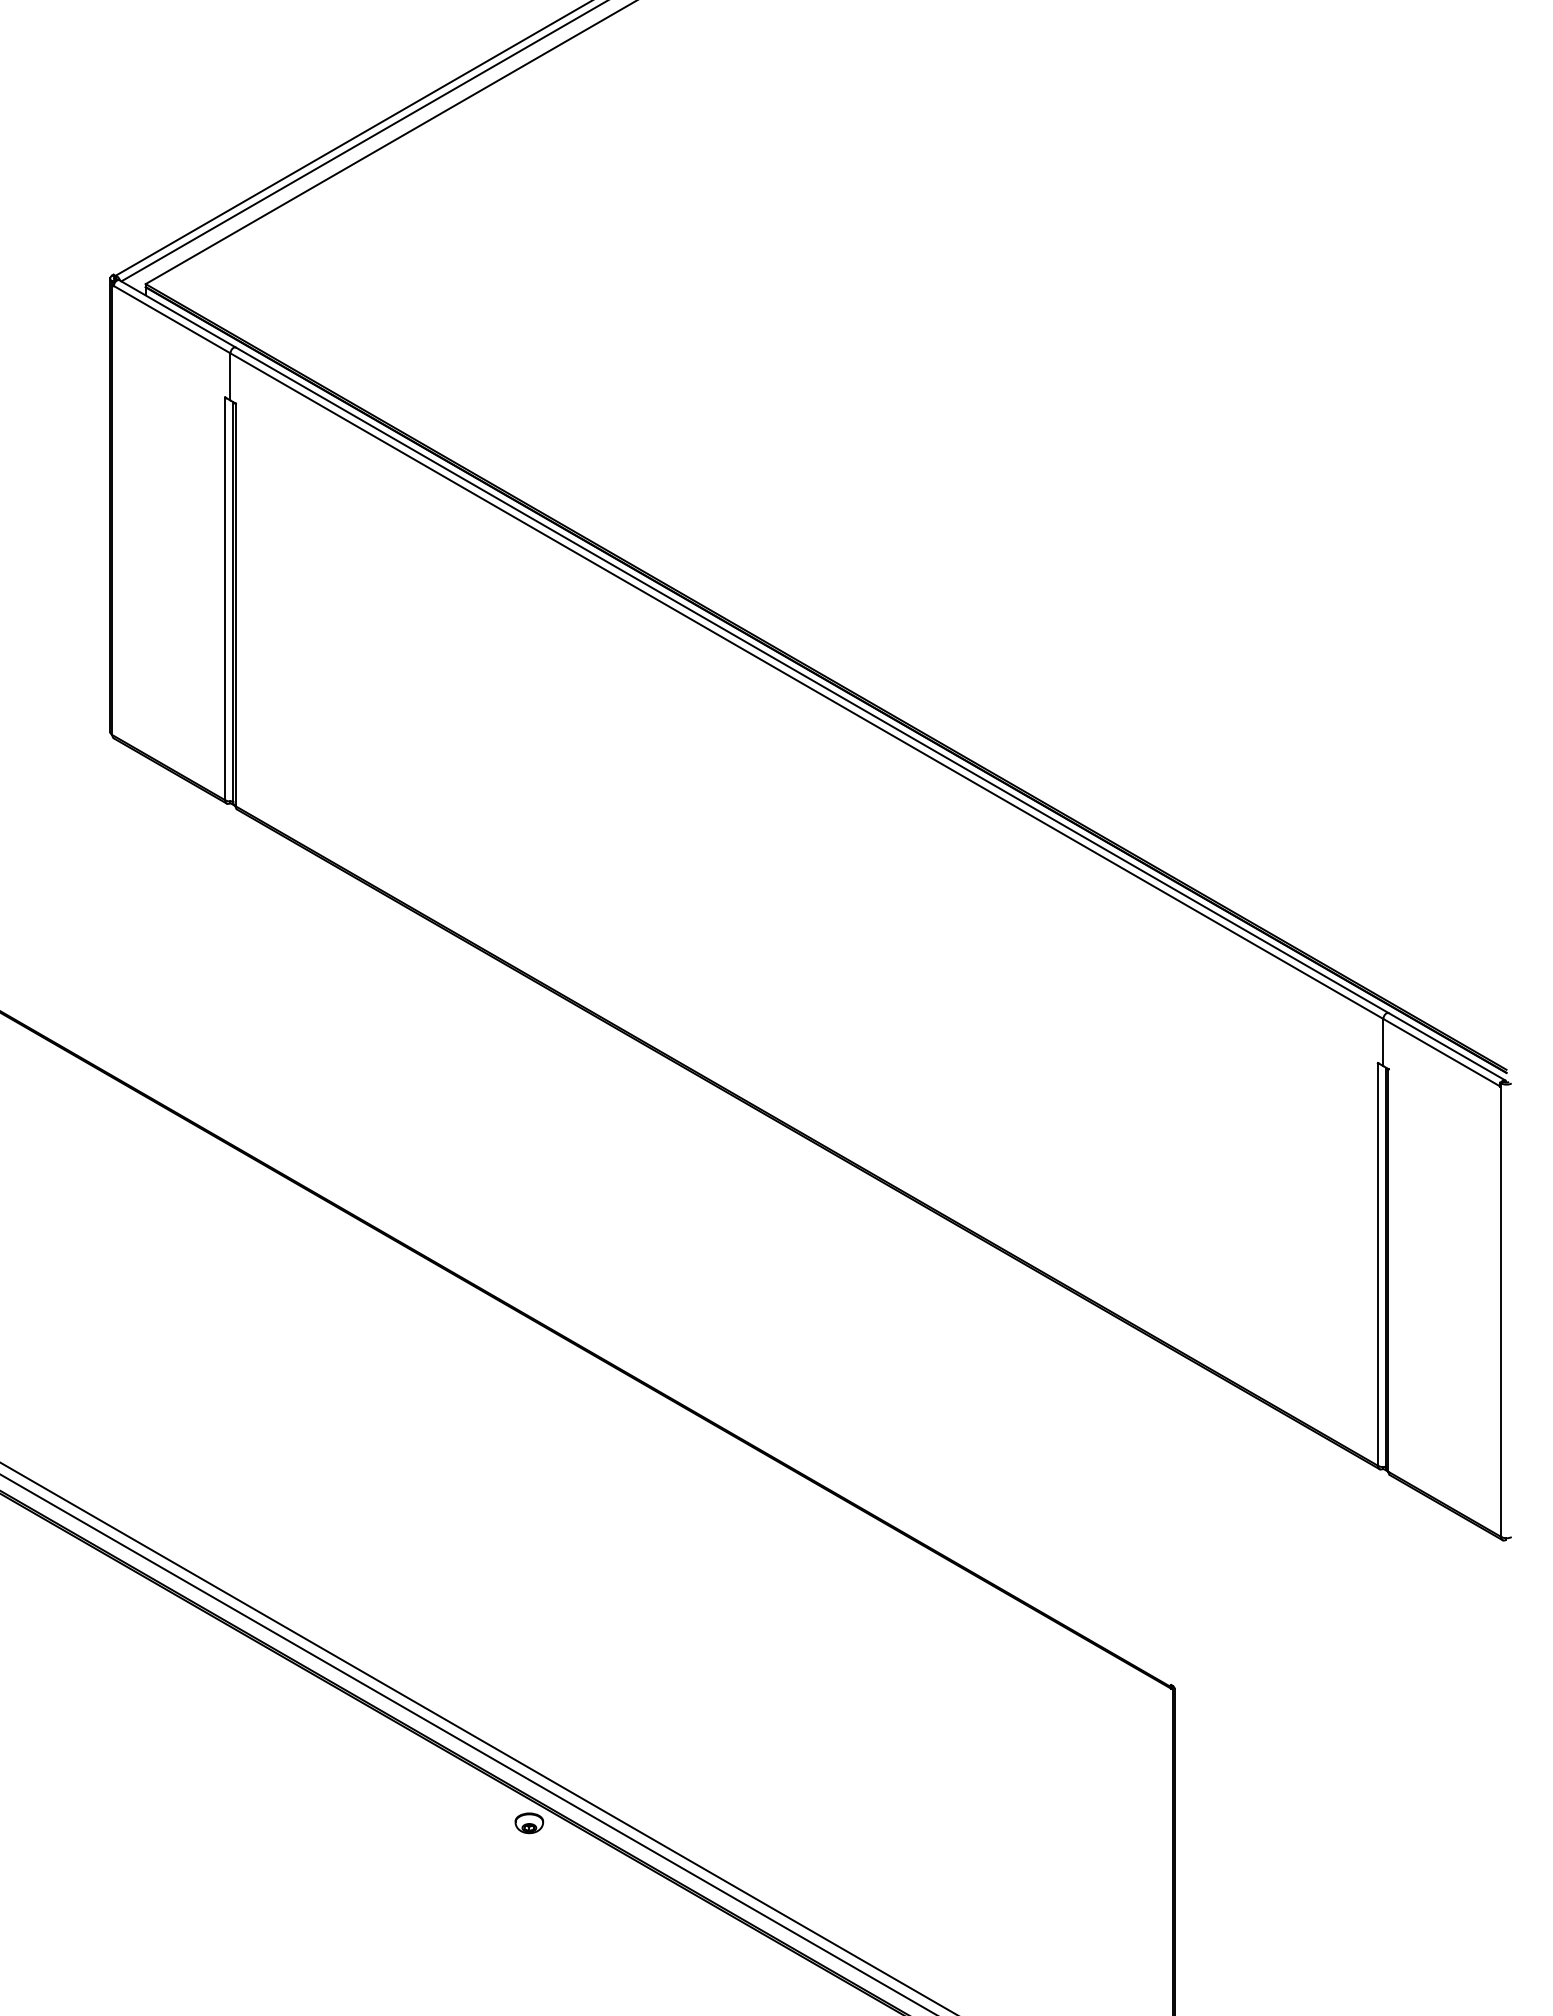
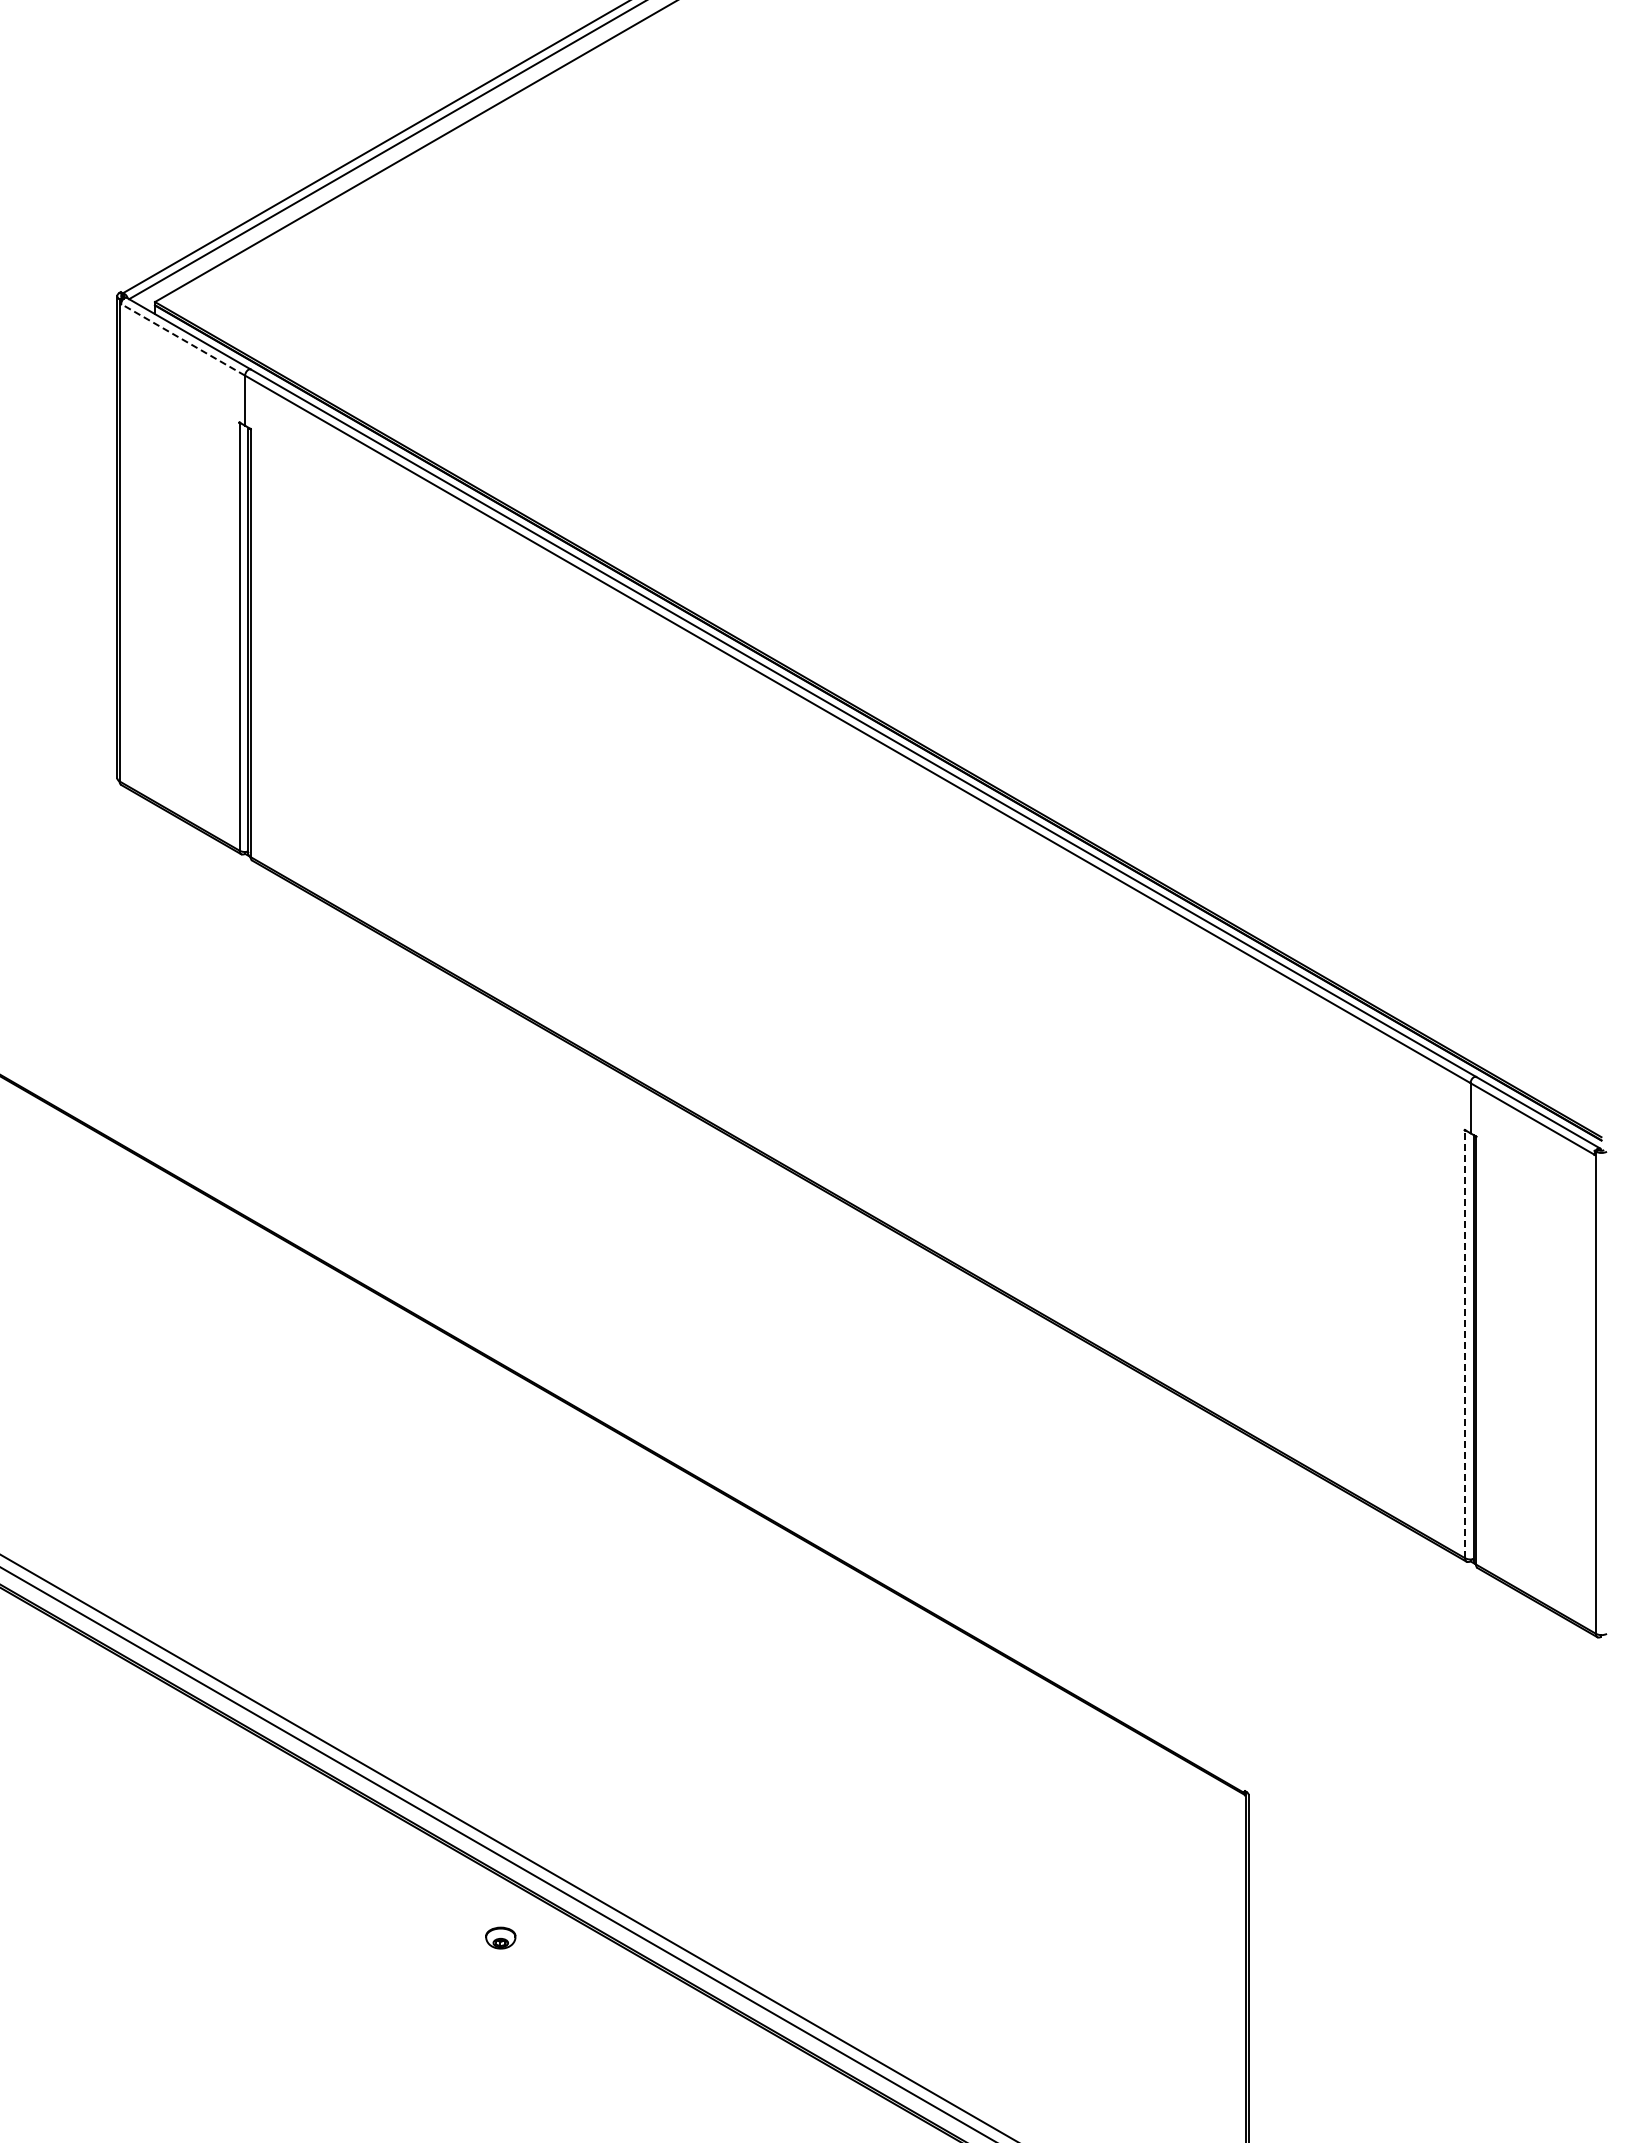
line: (172, 319) -> (183, 339), solid -> dashed
line: (1378, 1264) -> (1465, 1344), solid -> dashed
part: (529, 1822) -> (500, 1937), moved

